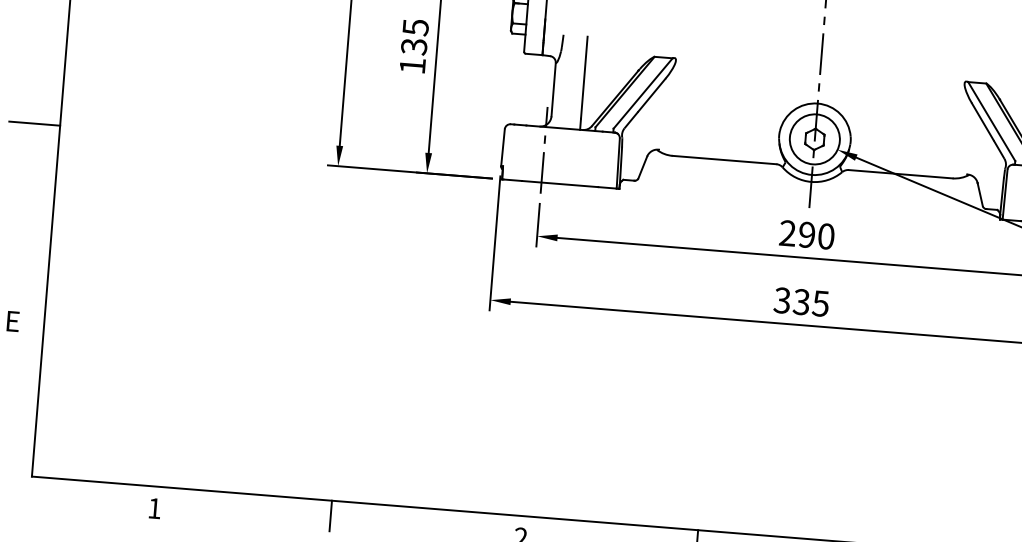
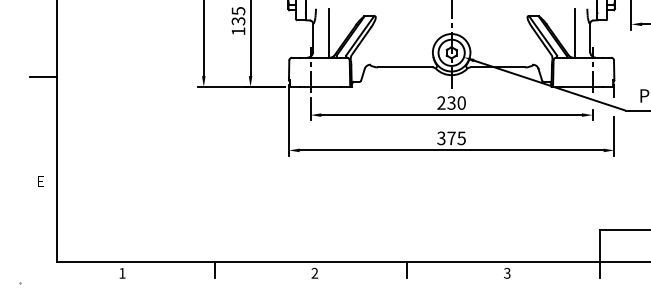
text: (806, 233) -> (451, 102), 290 -> 230
text: (801, 302) -> (451, 138), 335 -> 375

